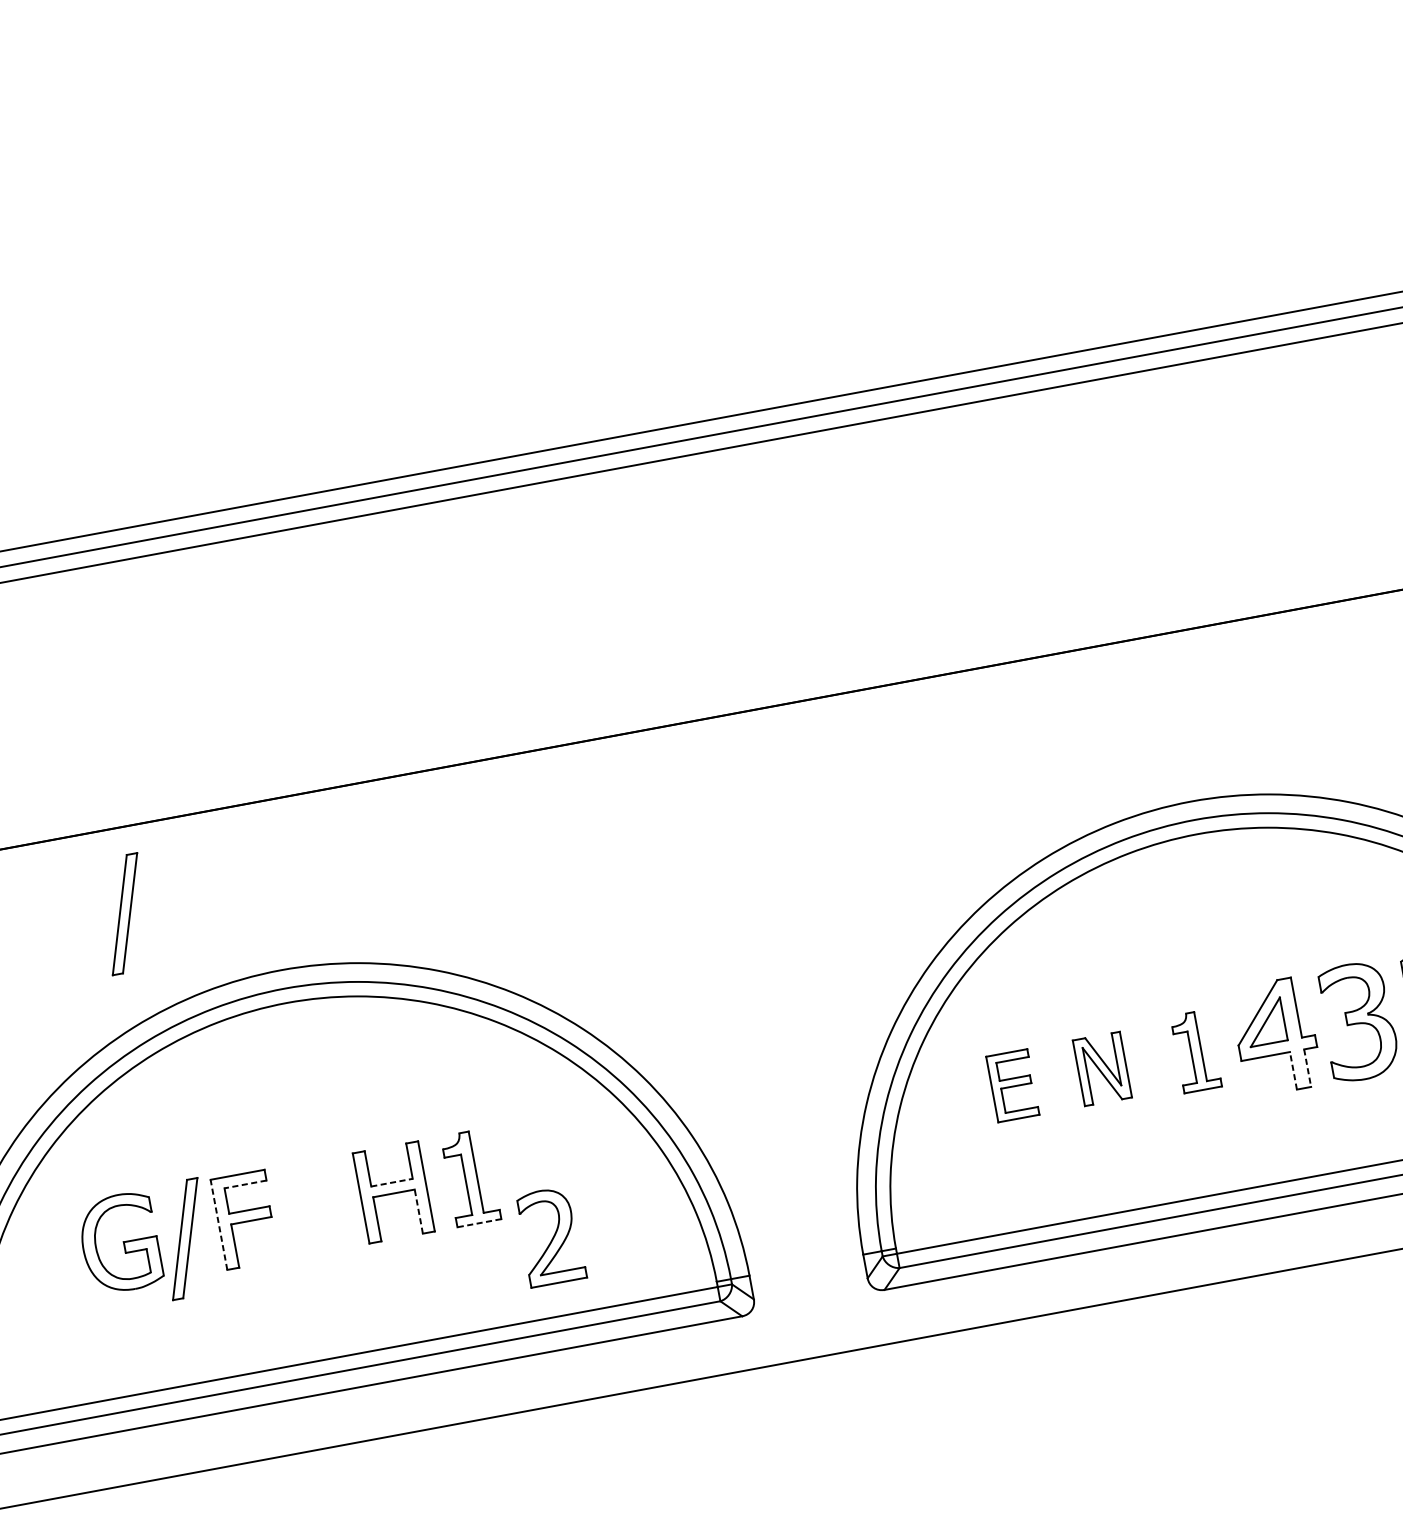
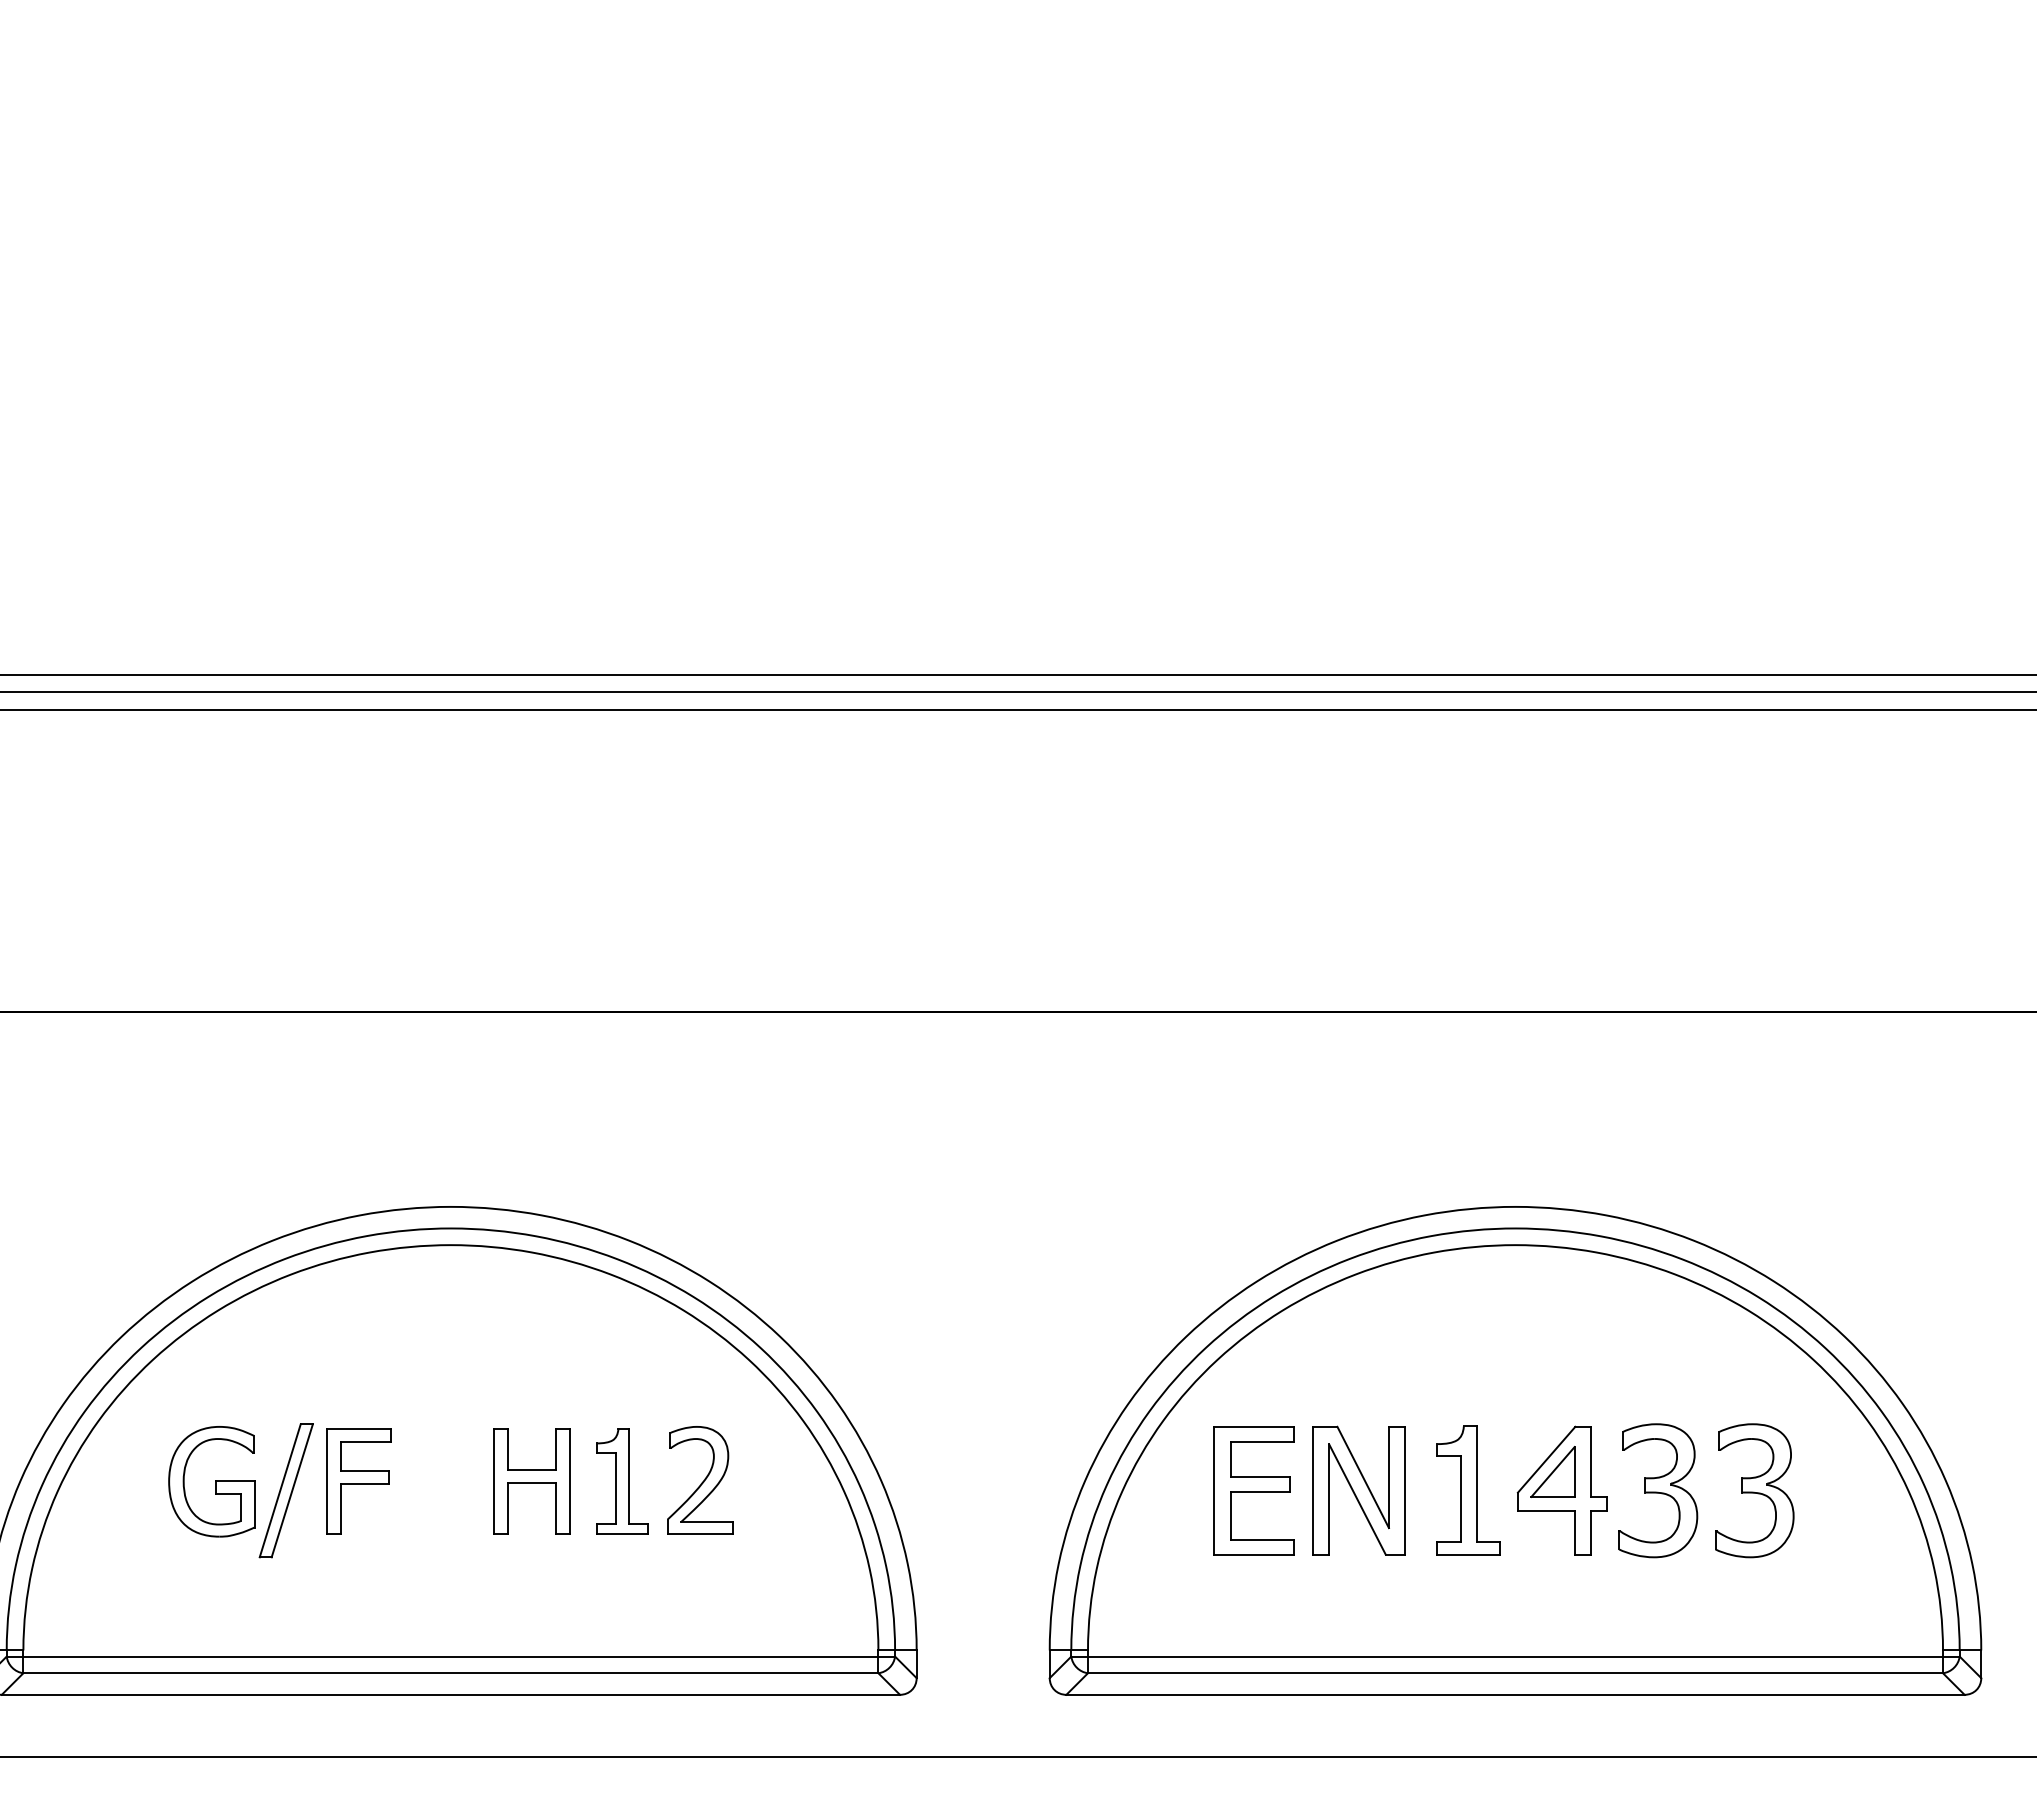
part: (124, 914) -> (285, 1110), removed
part: (1195, 1051) -> (1468, 1490), size x1.43
line: (1307, 1067) -> (1591, 1532), dashed -> solid
part: (1101, 1068) -> (1358, 1490), size x1.67
line: (1293, 1070) -> (1574, 1532), dashed -> solid
part: (1012, 1085) -> (1253, 1490), size x1.67
line: (392, 1182) -> (532, 1470), dashed -> solid
line: (245, 1184) -> (365, 1441), dashed -> solid
line: (419, 1211) -> (556, 1508), dashed -> solid
line: (479, 1223) -> (622, 1534), dashed -> solid
line: (218, 1224) -> (327, 1481), dashed -> solid
part: (551, 1236) -> (700, 1480), moved

